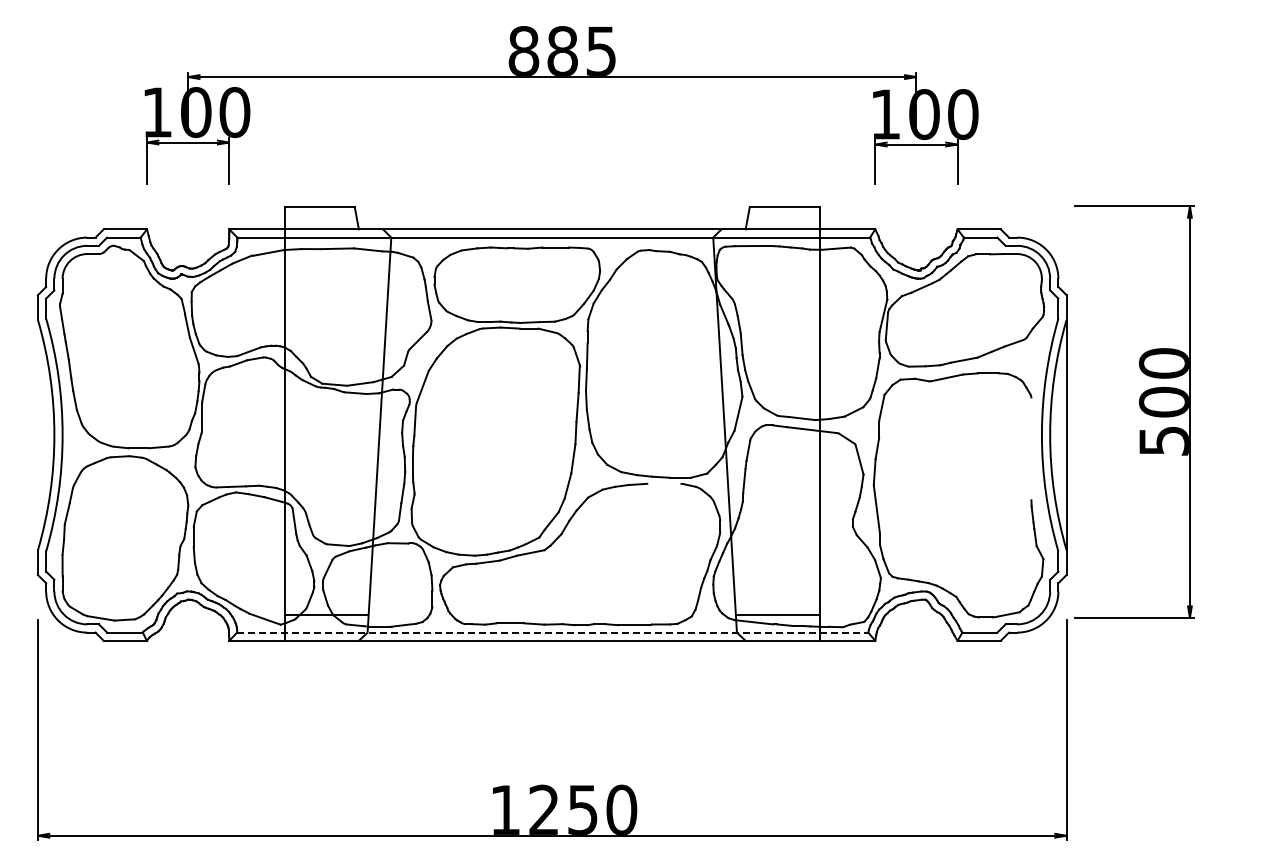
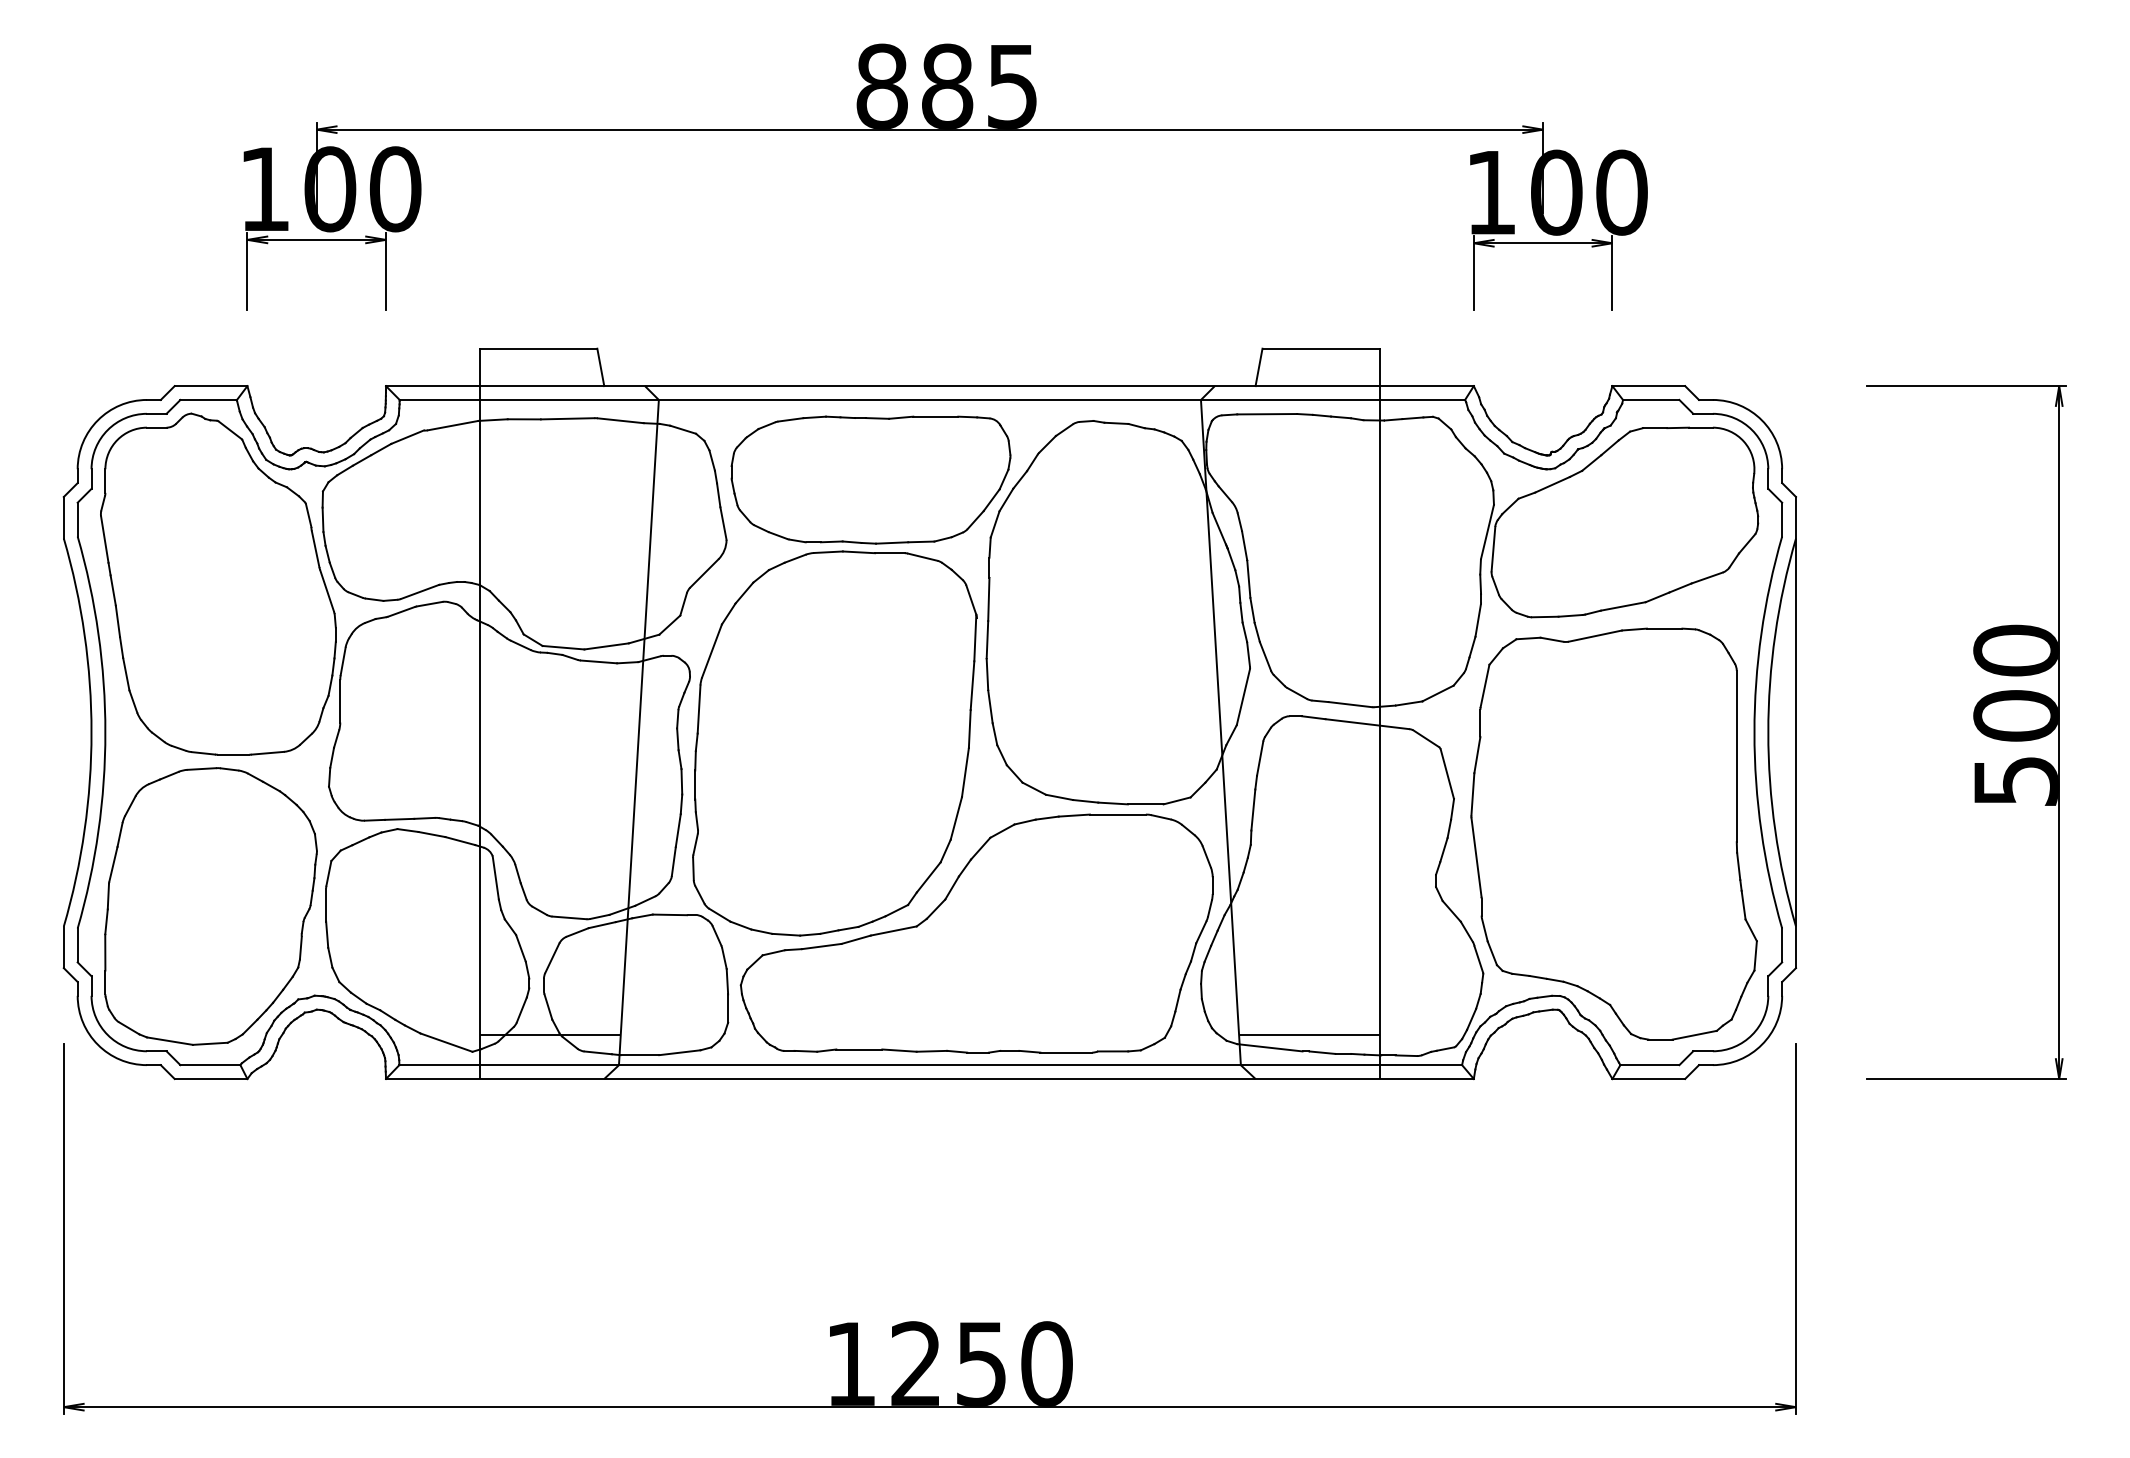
part: (1139, 407) -> (1974, 724), moved
line: (1031, 449) -> (1736, 756), added
line: (663, 483) -> (1117, 814), added
line: (552, 632) -> (930, 1064), dashed -> solid

